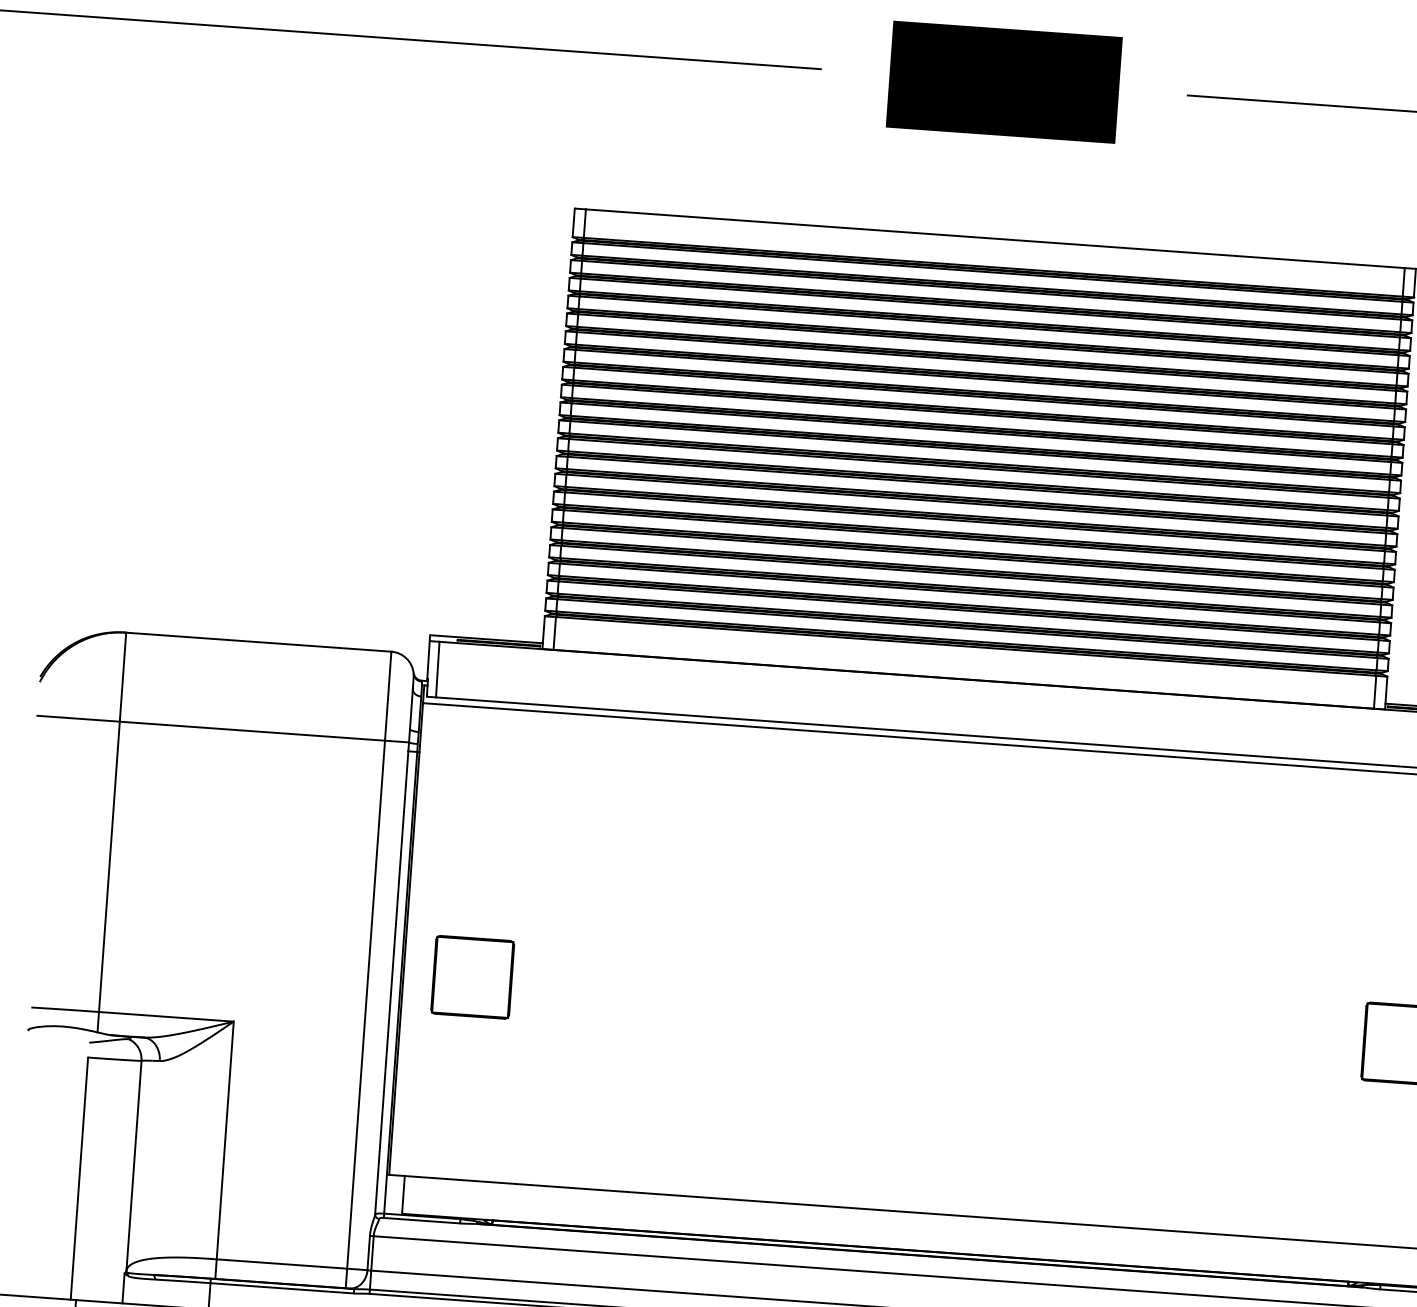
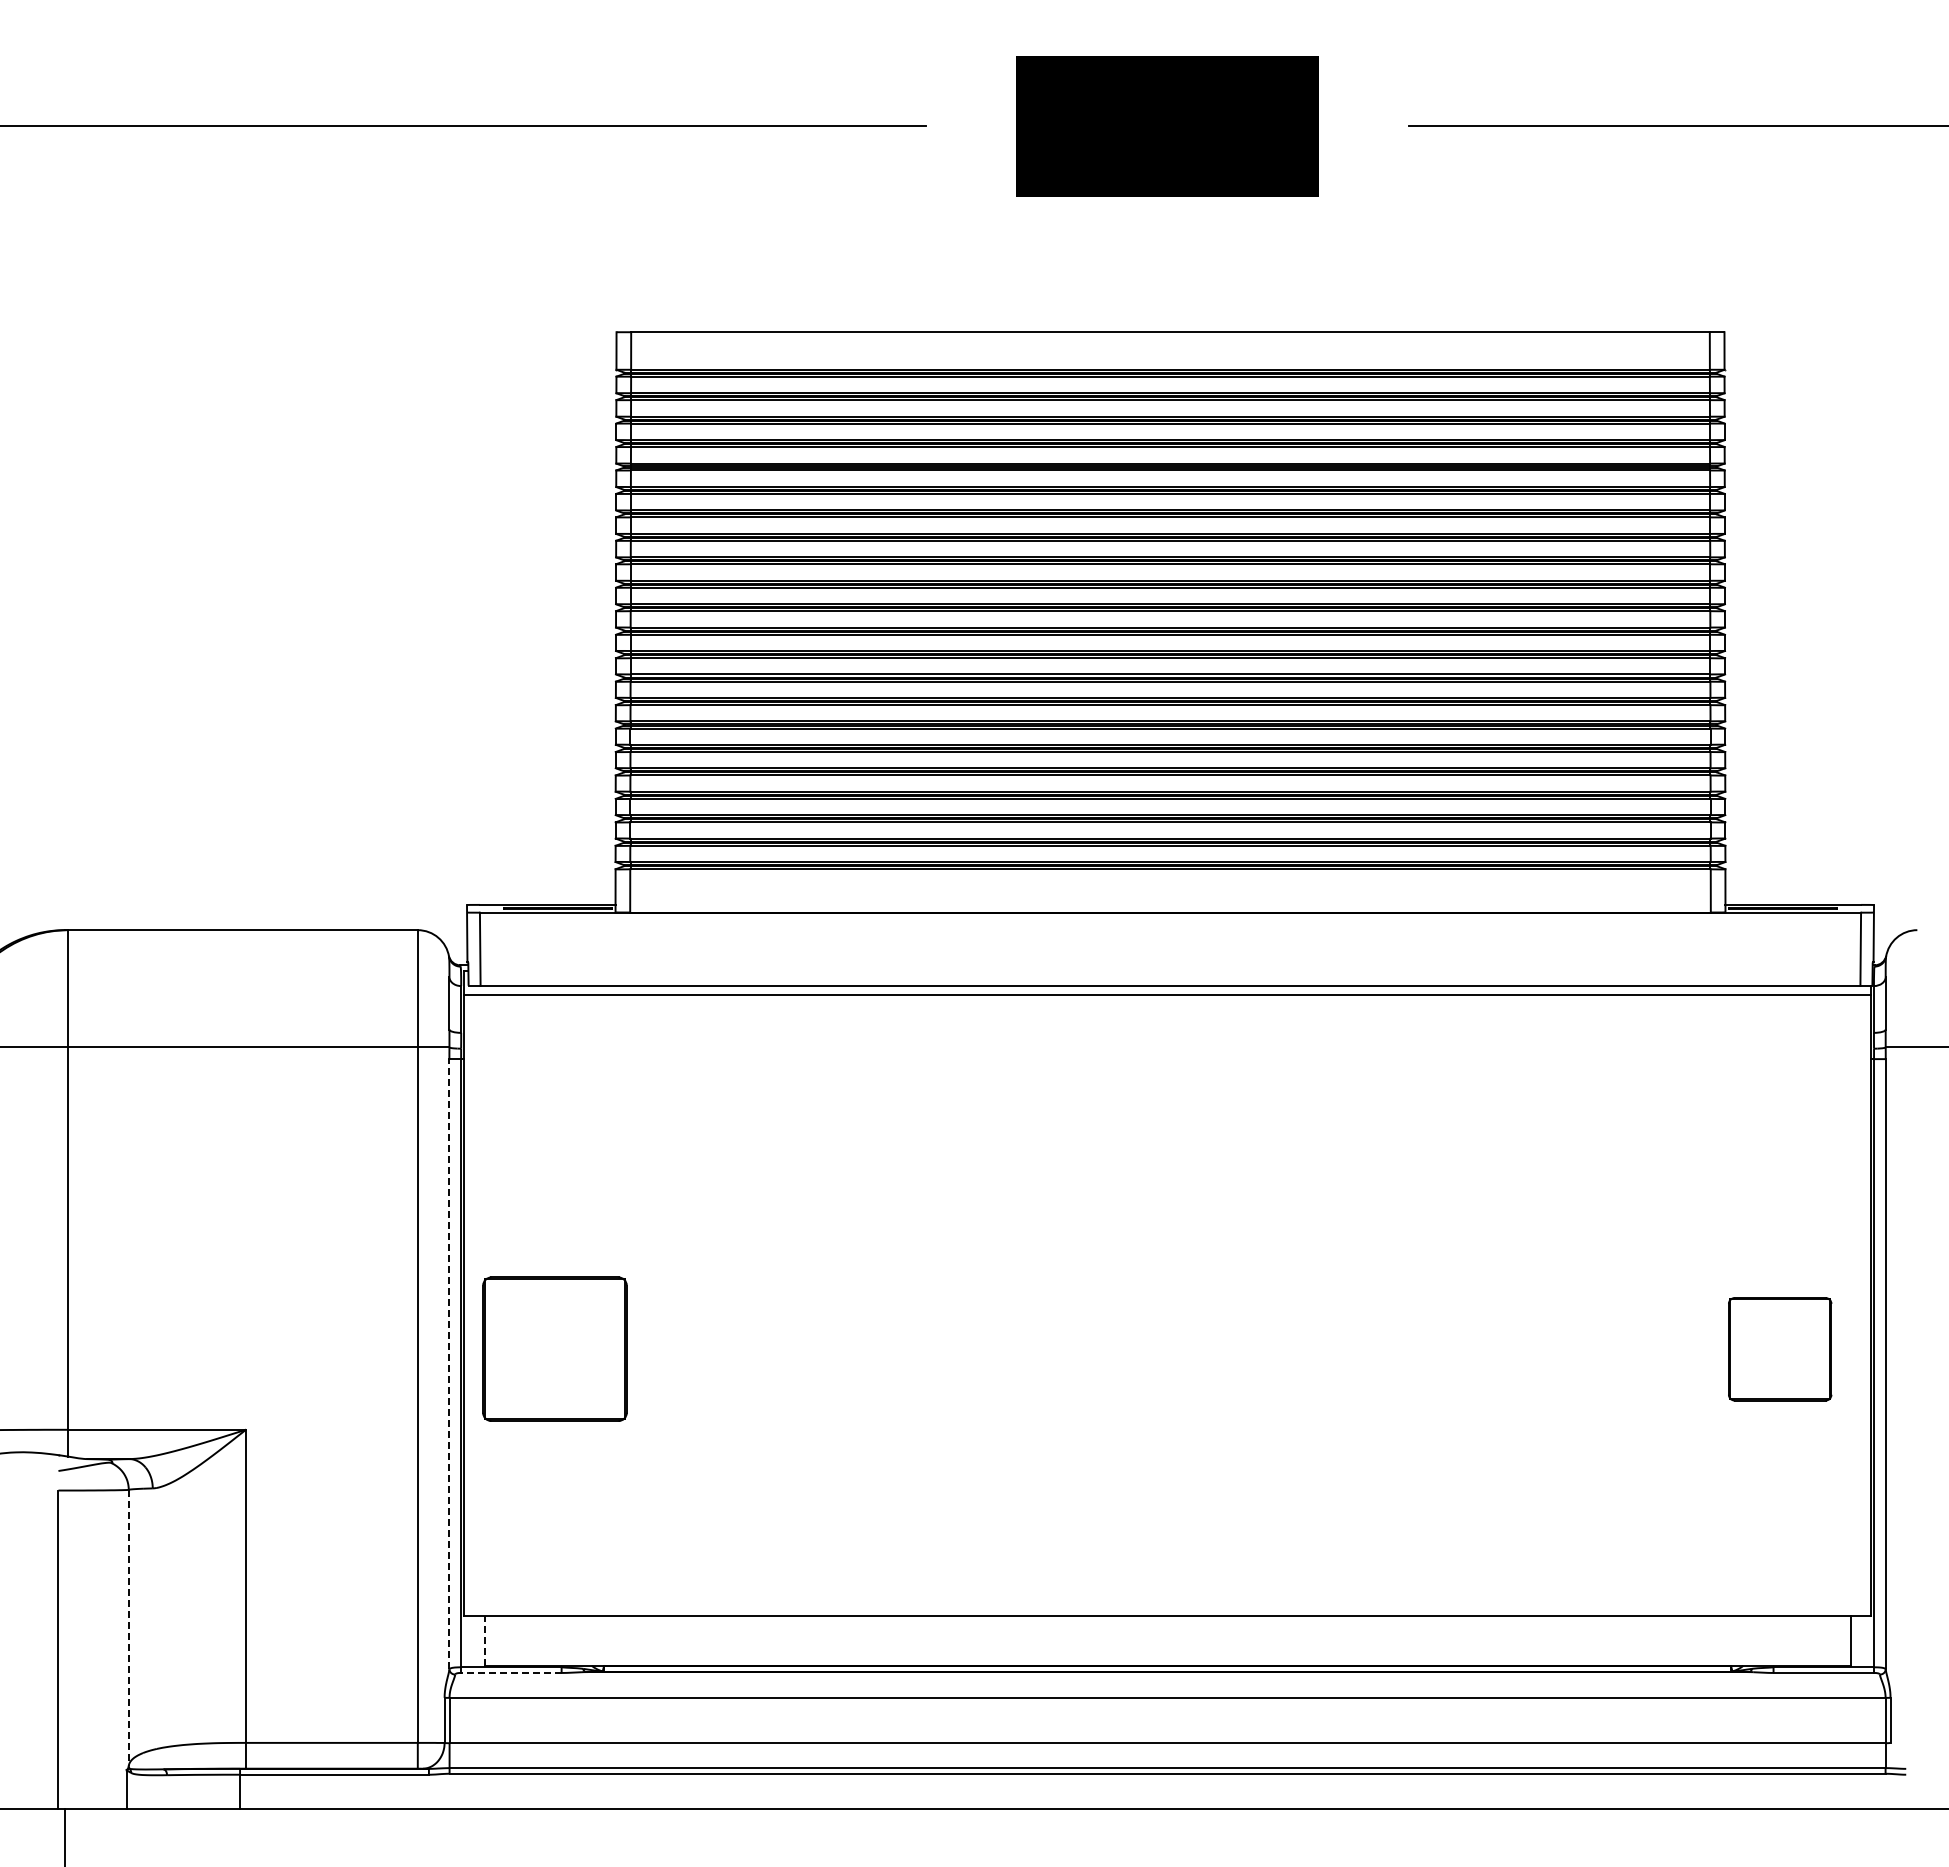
part: (472, 977) -> (554, 1349), size x1.4
line: (391, 982) -> (449, 1363), solid -> dashed
line: (133, 1166) -> (128, 1628), solid -> dashed
line: (403, 1194) -> (484, 1640), solid -> dashed
line: (421, 1220) -> (510, 1672), solid -> dashed

